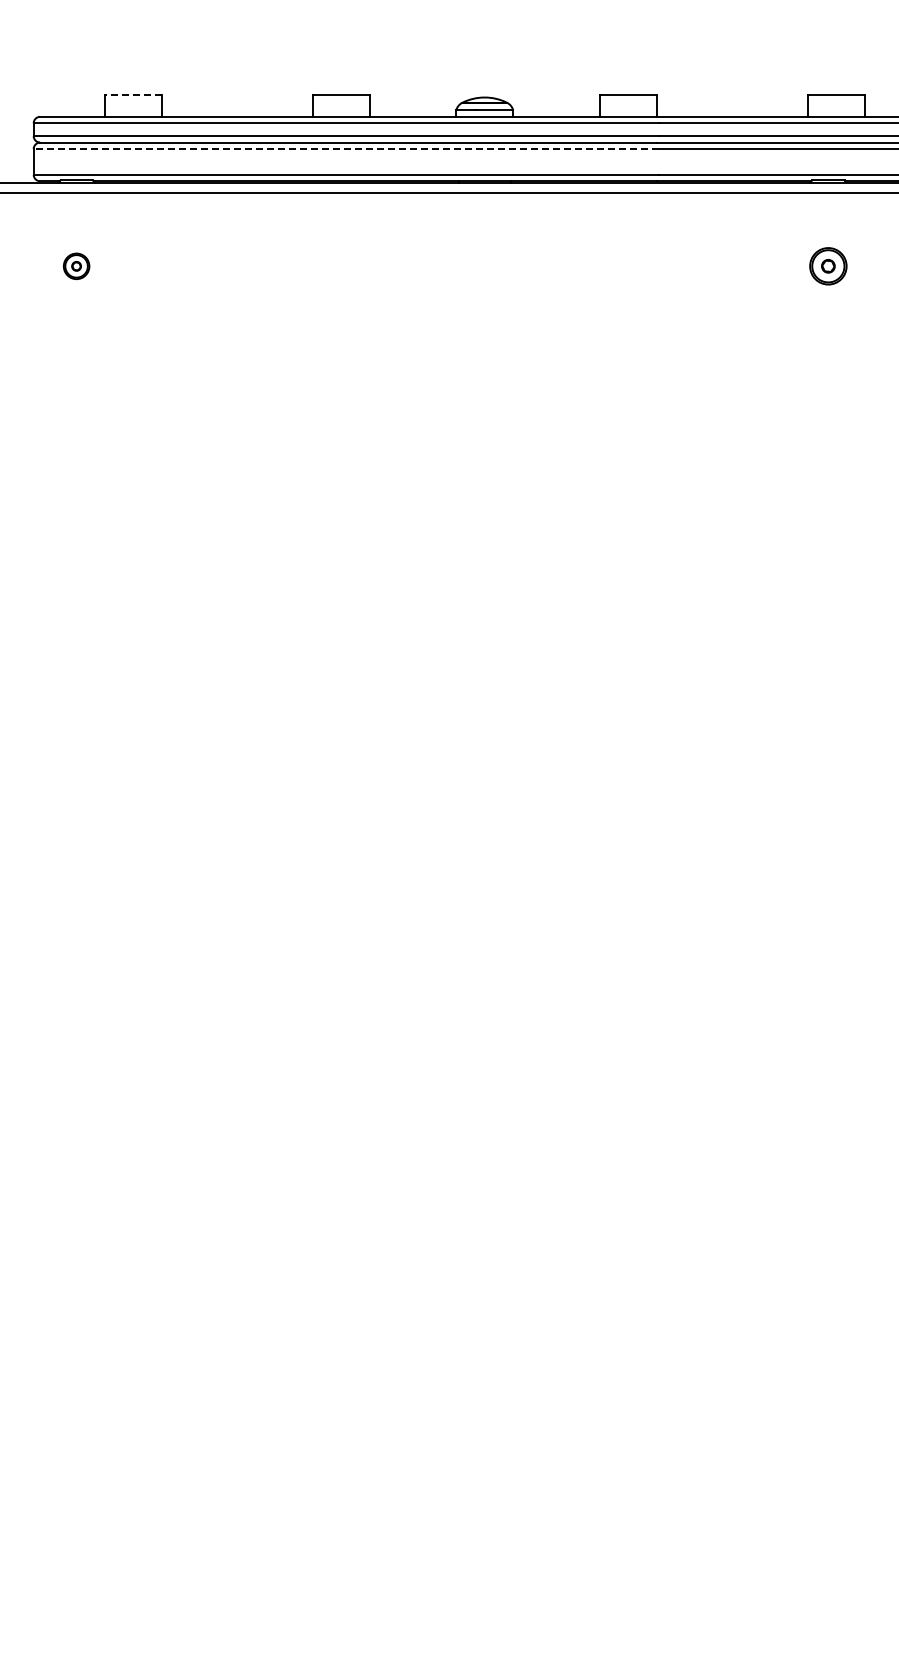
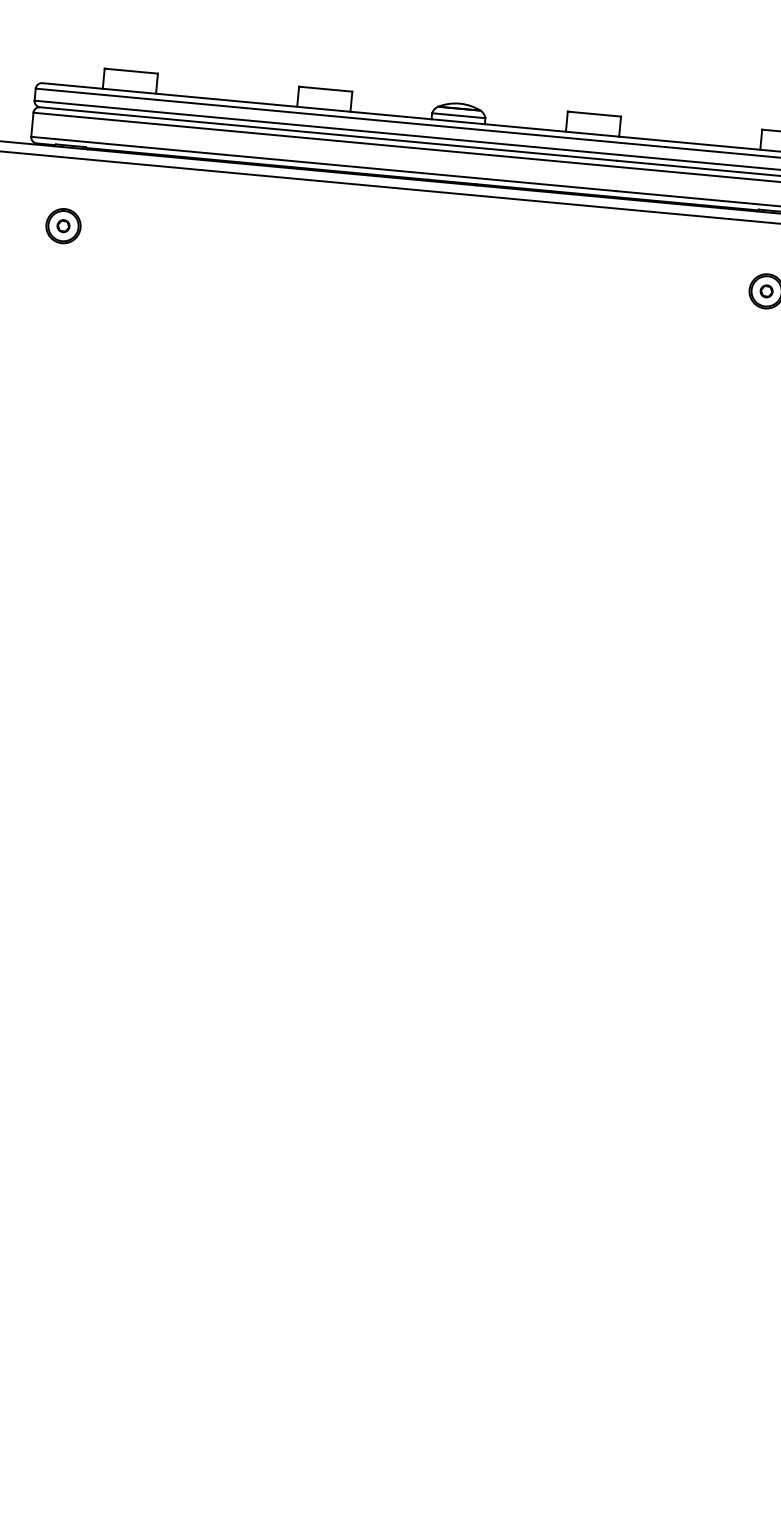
line: (133, 95) -> (131, 71), dashed -> solid
line: (346, 149) -> (326, 140), dashed -> solid
part: (76, 266) -> (63, 226), size x1.43

